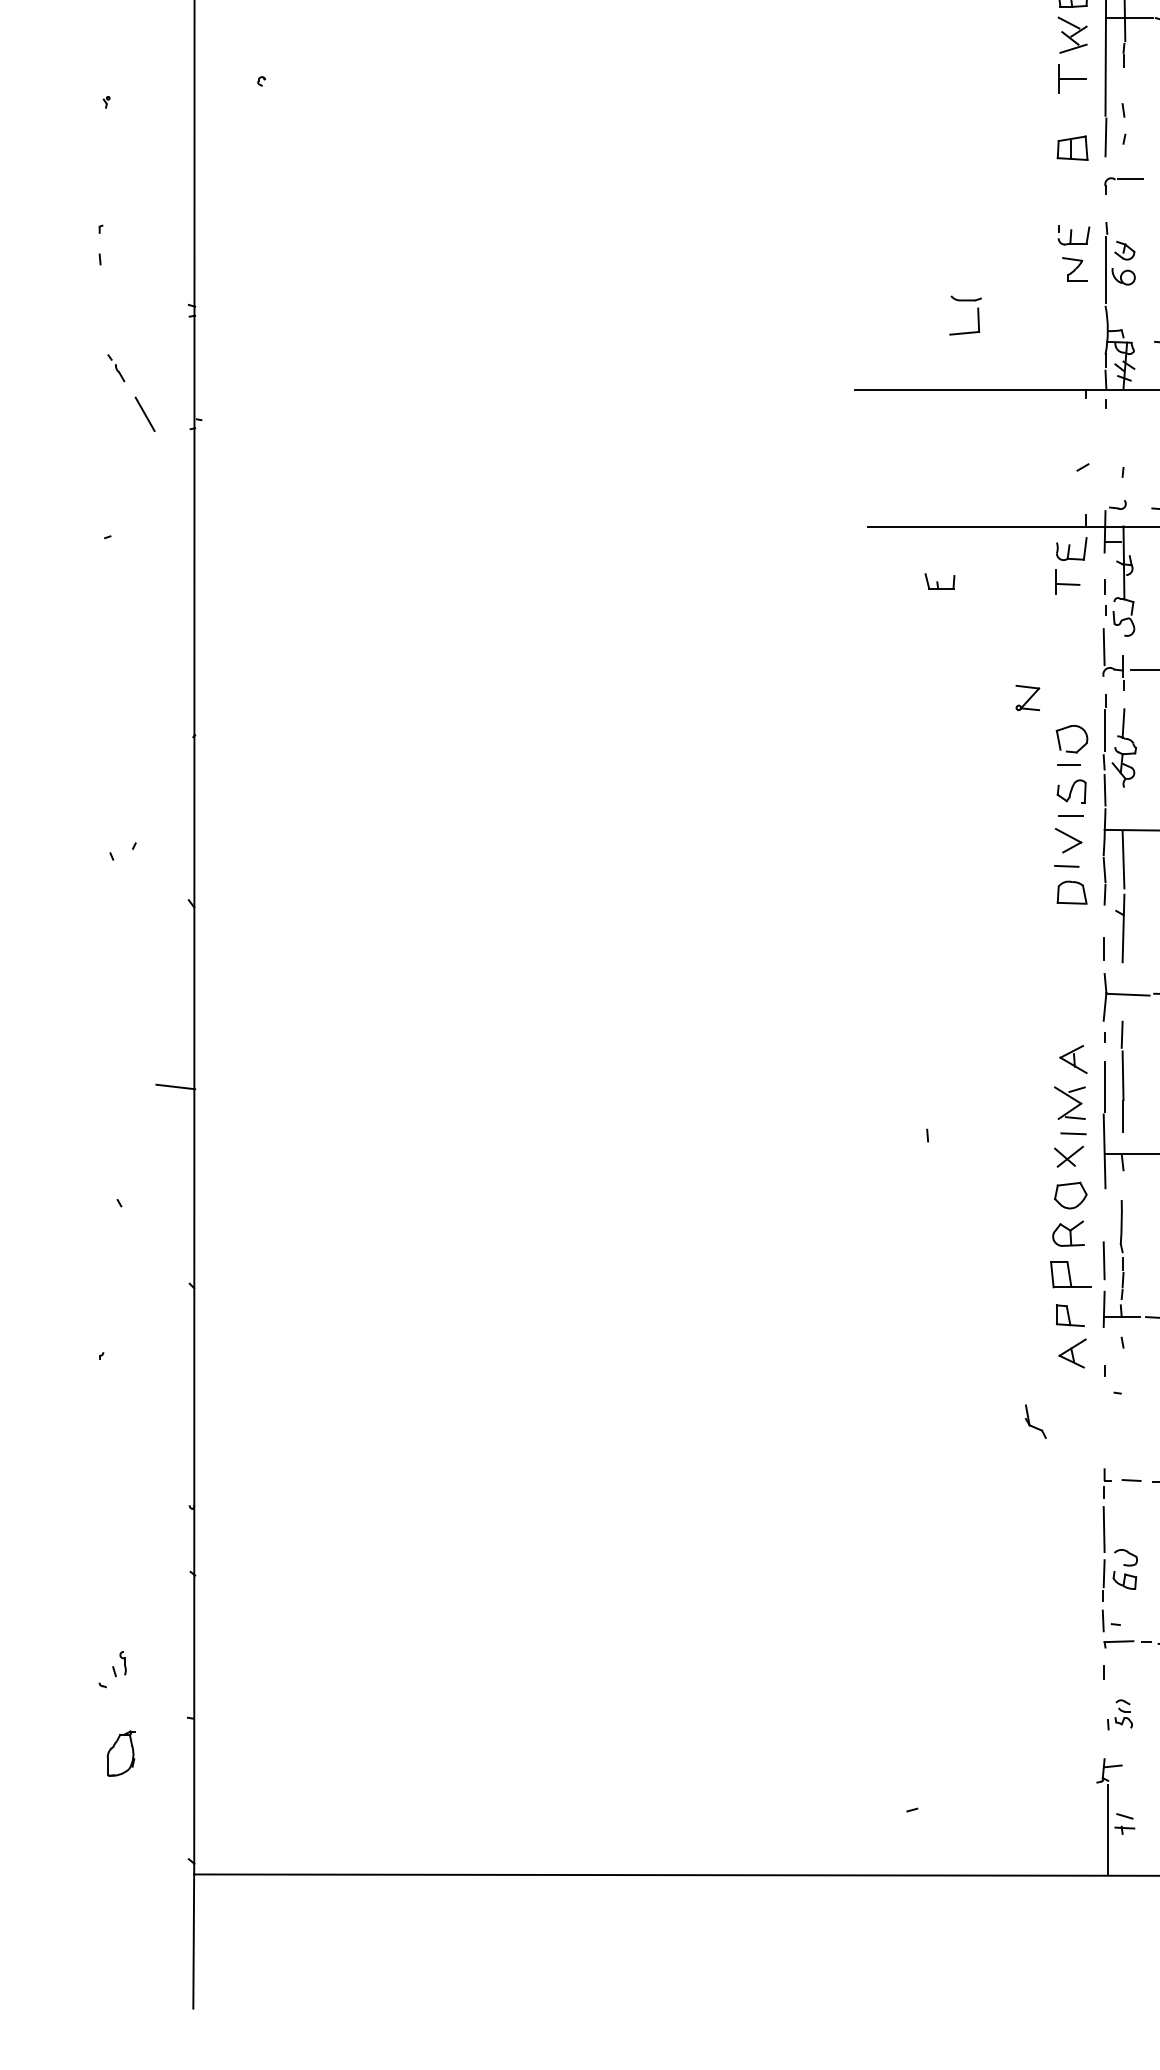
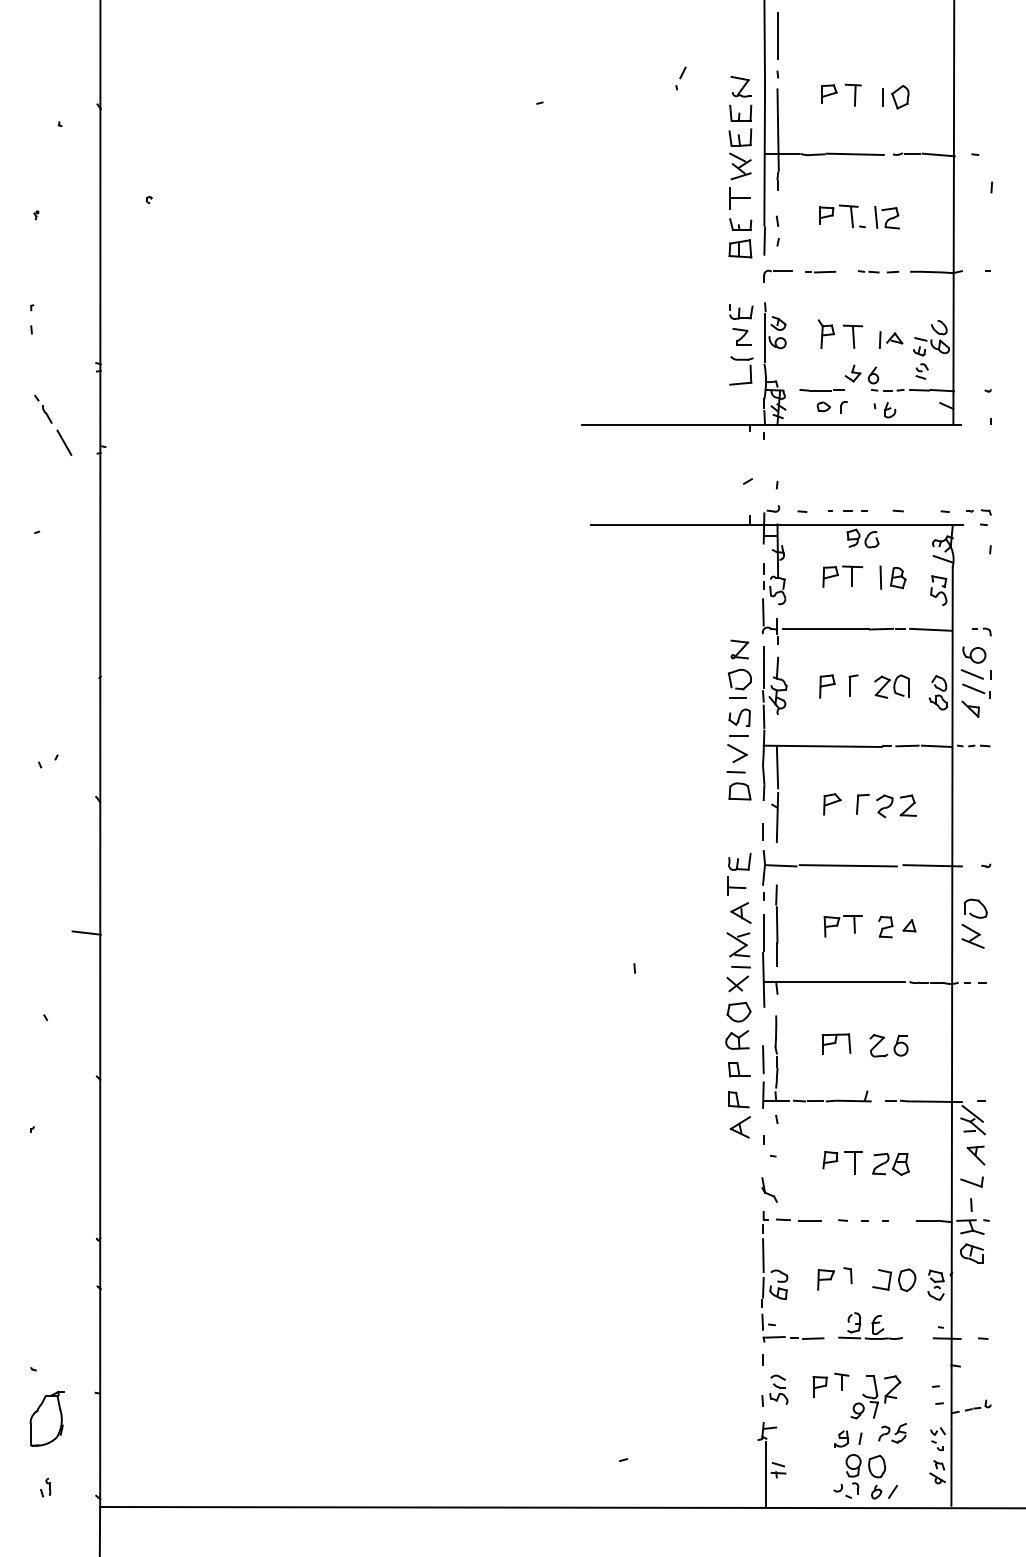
part: (976, 315) -> (749, 370), moved
part: (116, 367) -> (43, 408), size x1.43
part: (1071, 566) -> (739, 874), moved
part: (939, 581) -> (740, 224), moved
part: (1027, 697) -> (739, 649), moved
part: (1071, 1274) -> (739, 1069), size x0.71
part: (1035, 1420) -> (769, 1189), moved
part: (119, 1663) -> (45, 1487), moved
part: (1119, 1714) -> (774, 1390), size x1.43
part: (120, 1753) -> (46, 1418), size x1.67

